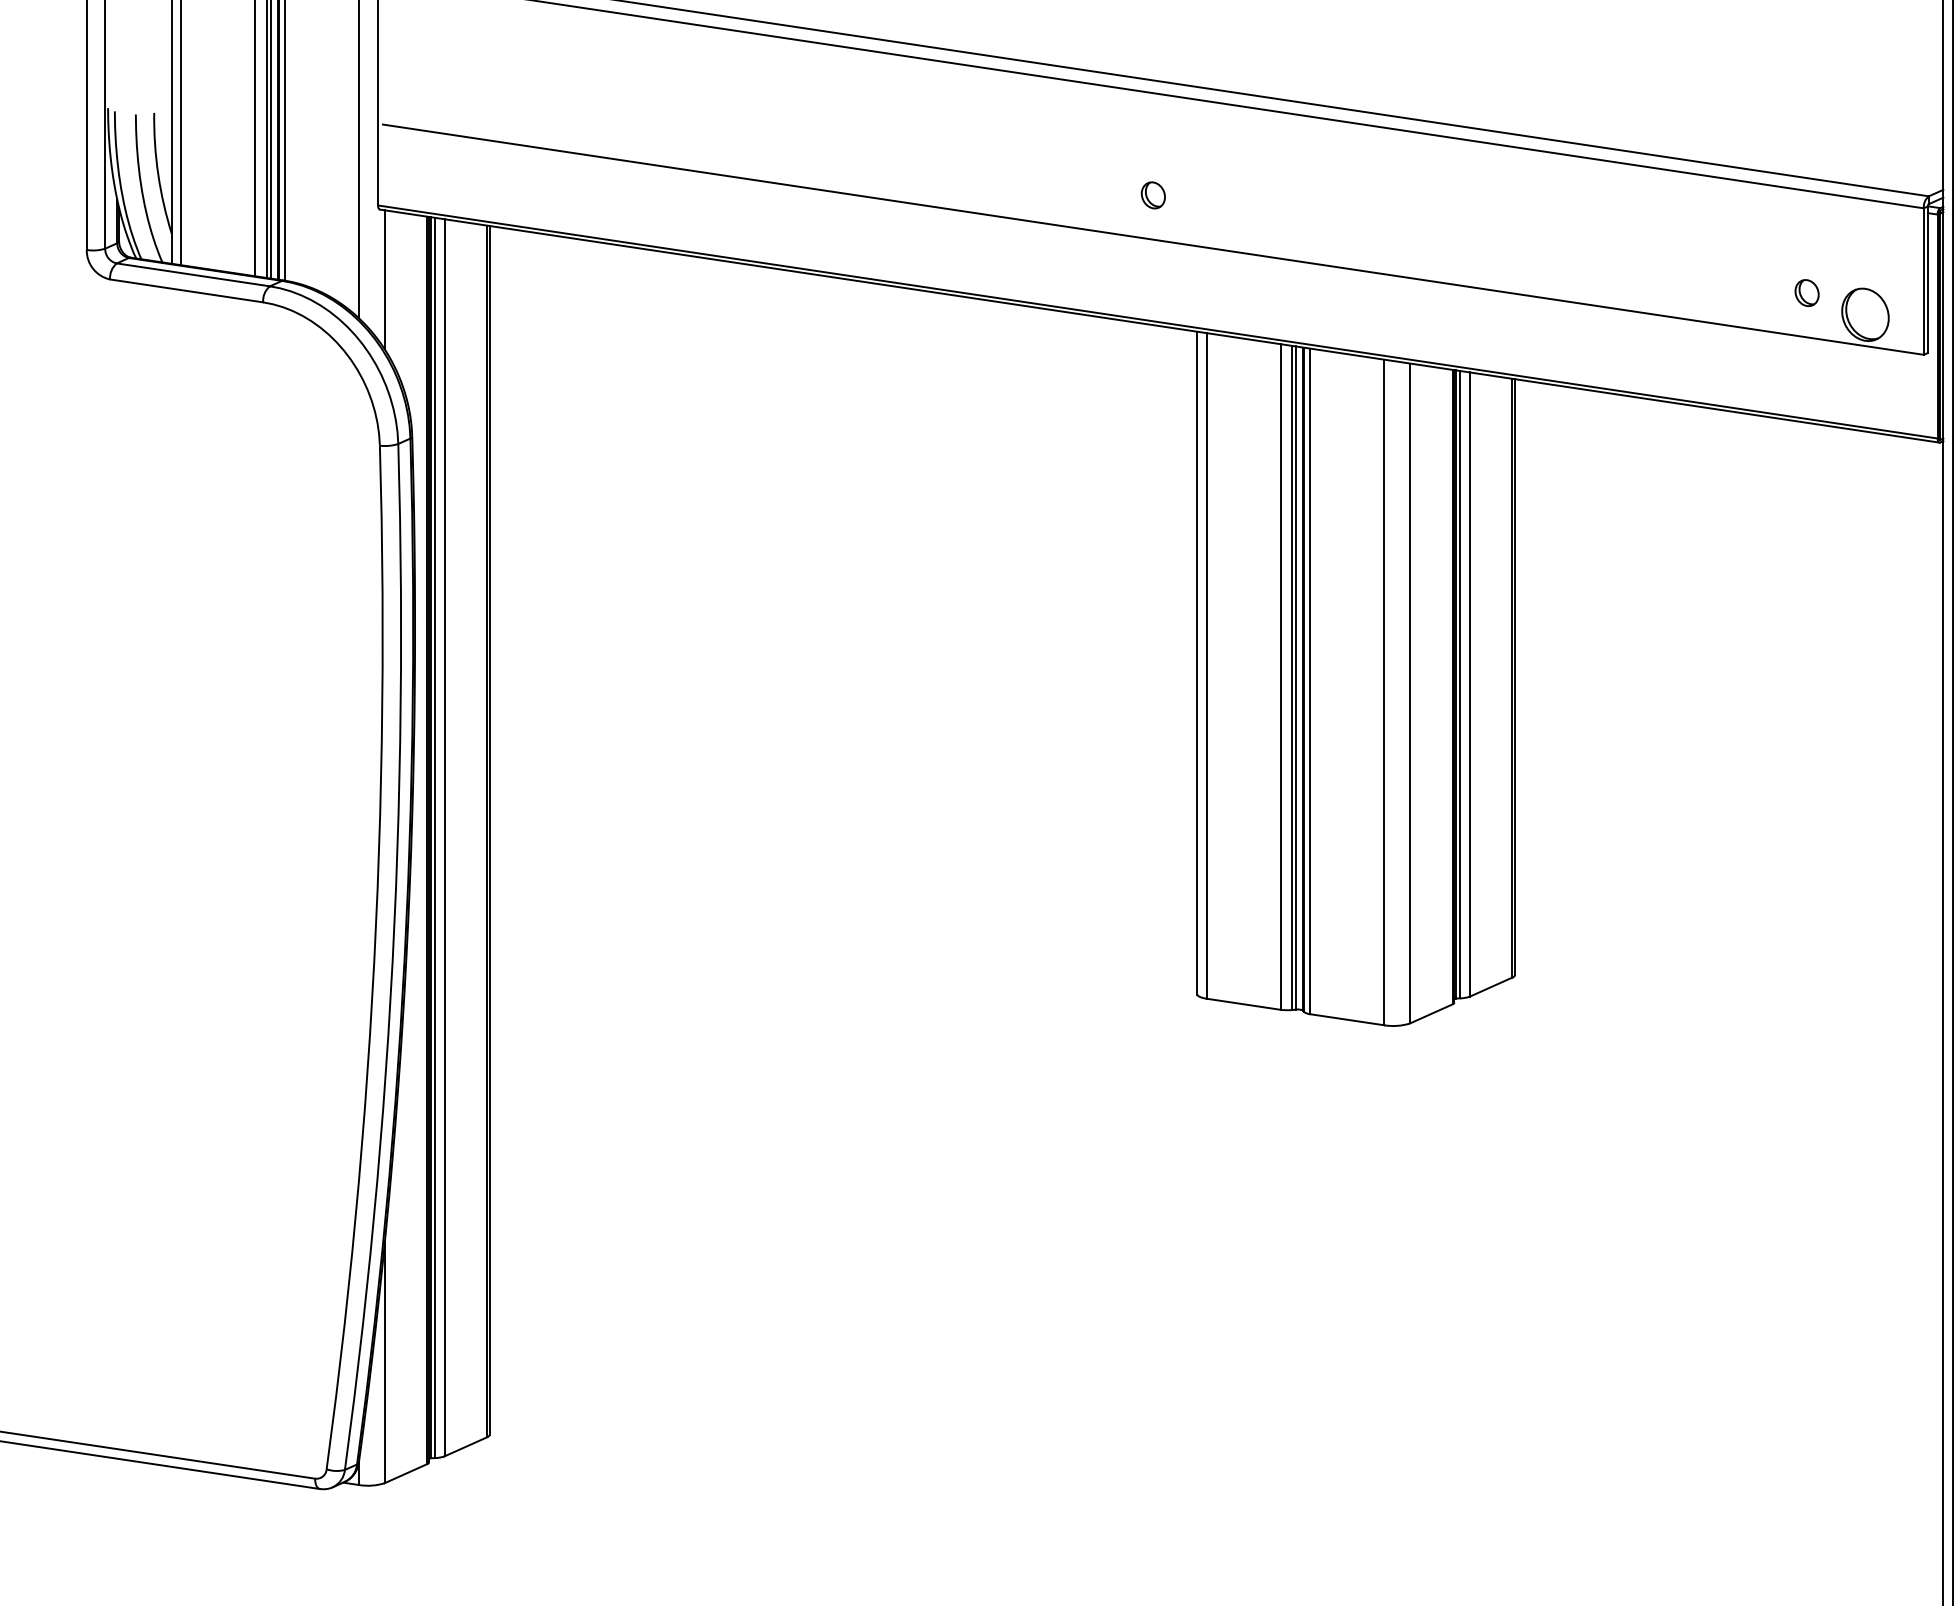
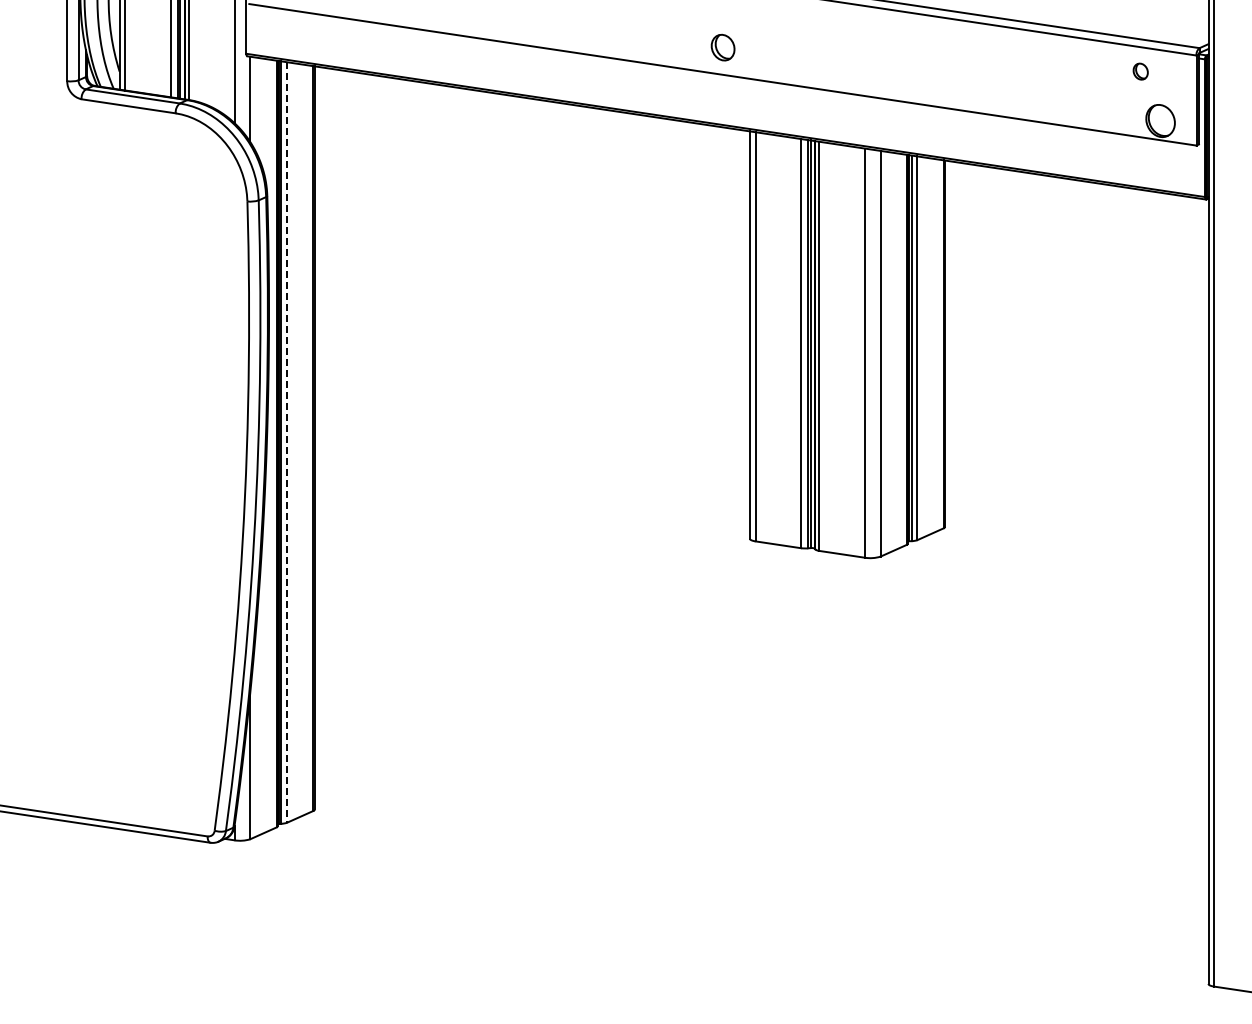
part: (1152, 195) -> (722, 47), size x1.6
part: (1806, 292) -> (1140, 71), moved
line: (445, 837) -> (287, 442), solid -> dashed

